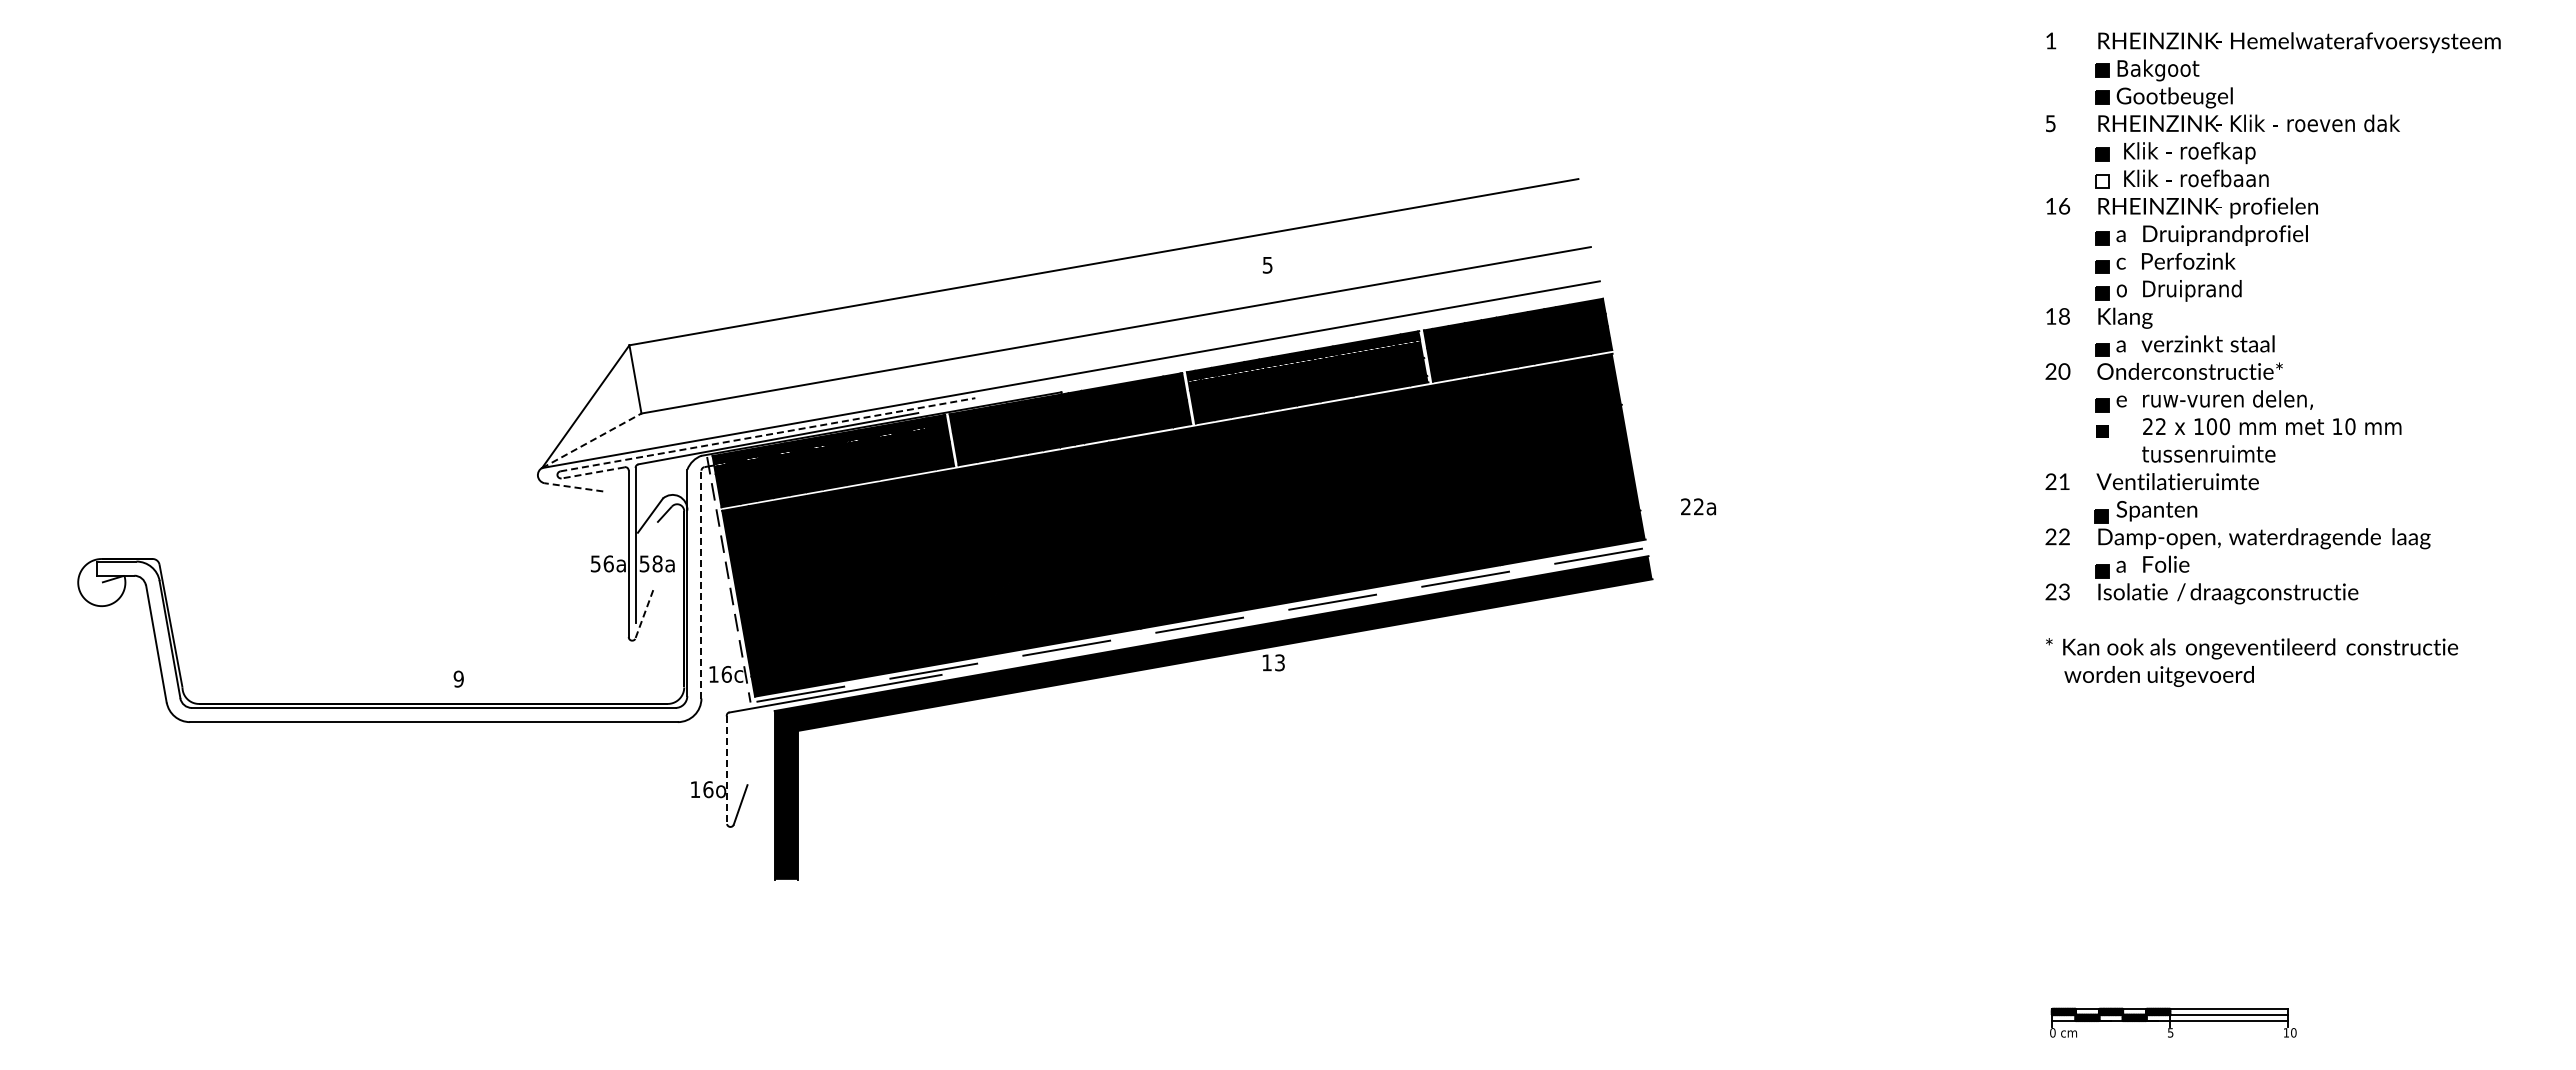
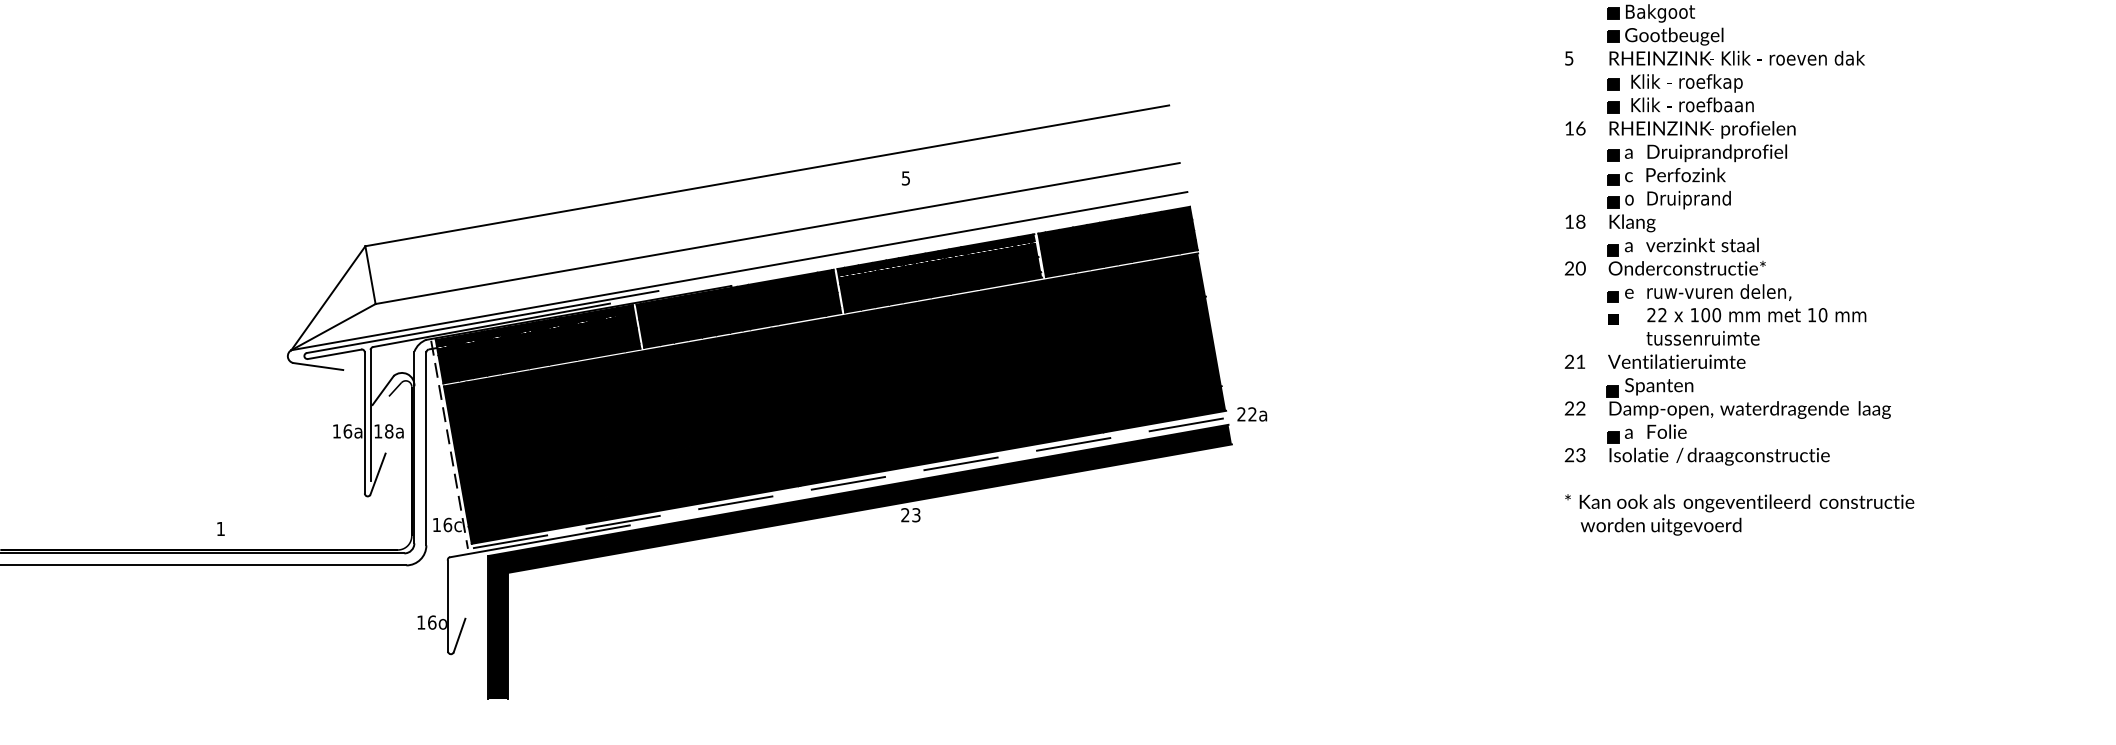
fill: (2102, 181) -> (1613, 107), added
line: (767, 434) -> (482, 321), dashed -> solid
line: (591, 440) -> (333, 326), dashed -> solid
line: (592, 473) -> (334, 354), dashed -> solid
line: (573, 487) -> (318, 366), dashed -> solid
text: (1698, 506) -> (1252, 414), moved
text: (595, 563) -> (336, 431), 56a -> 16a
text: (644, 563) -> (378, 431), 58a -> 18a
line: (701, 584) -> (426, 448), dashed -> solid
line: (644, 614) -> (378, 474), dashed -> solid
text: (1266, 662) -> (904, 514), 13 -> 23
text: (458, 678) -> (220, 528), 9 -> 1
line: (726, 770) -> (447, 606), dashed -> solid

